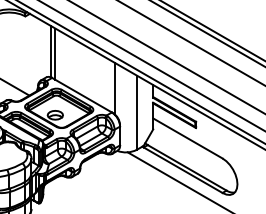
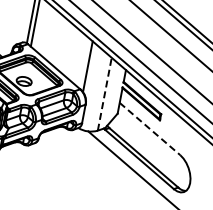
line: (136, 112) -> (104, 93), solid -> dashed
line: (188, 138) -> (150, 129), solid -> dashed

